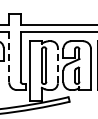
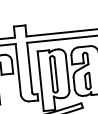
line: (9, 57) -> (18, 69), dashed -> solid
line: (57, 65) -> (67, 72), dashed -> solid

